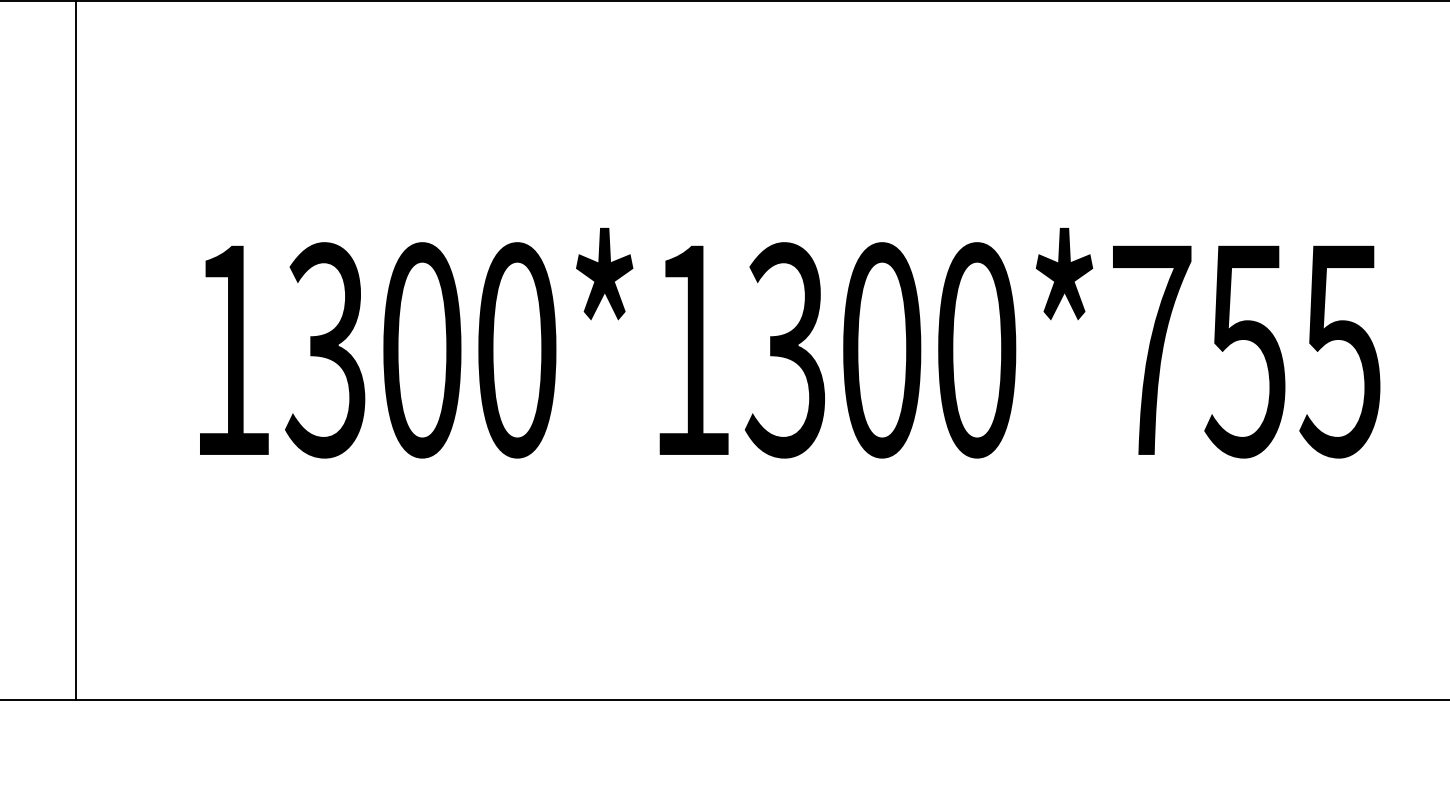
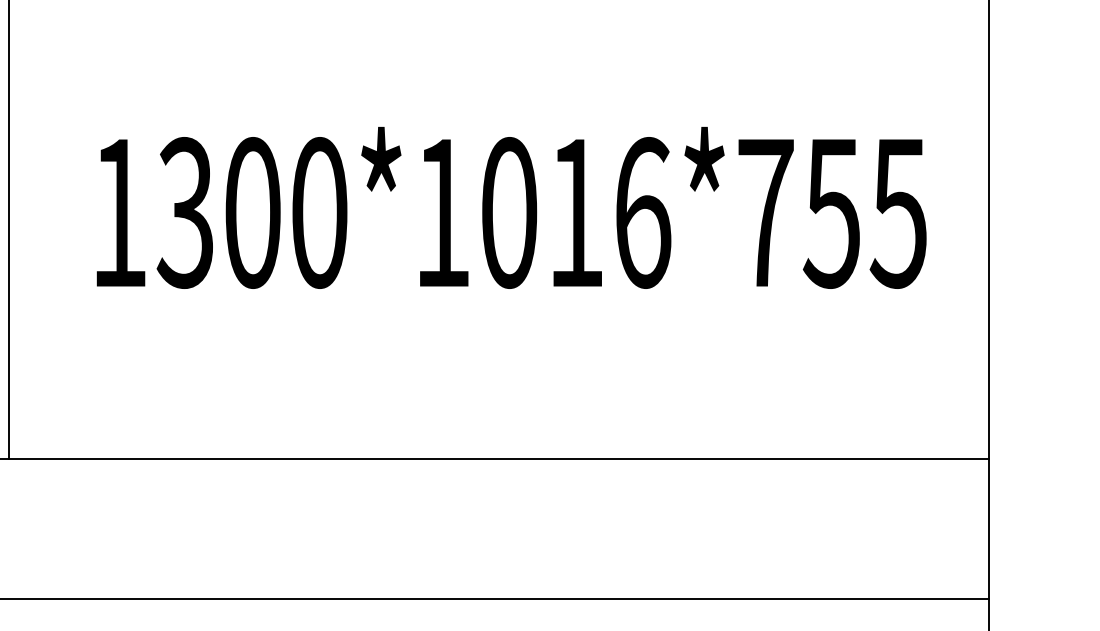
text: (880, 349) -> (575, 212), 1300*1300*755 -> 1300*1016*755

